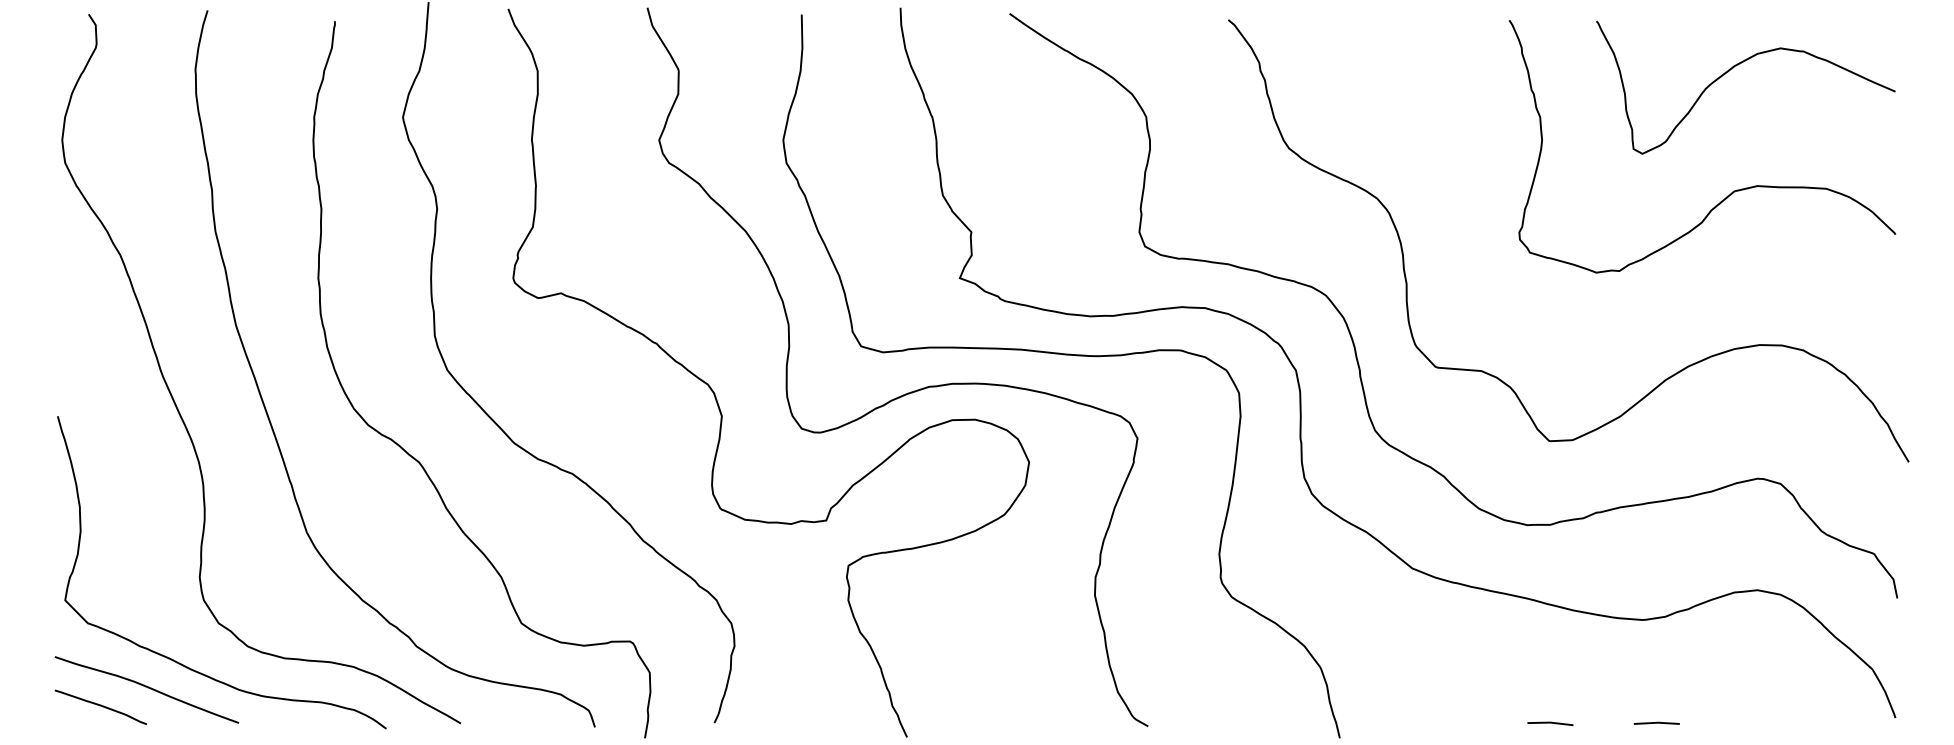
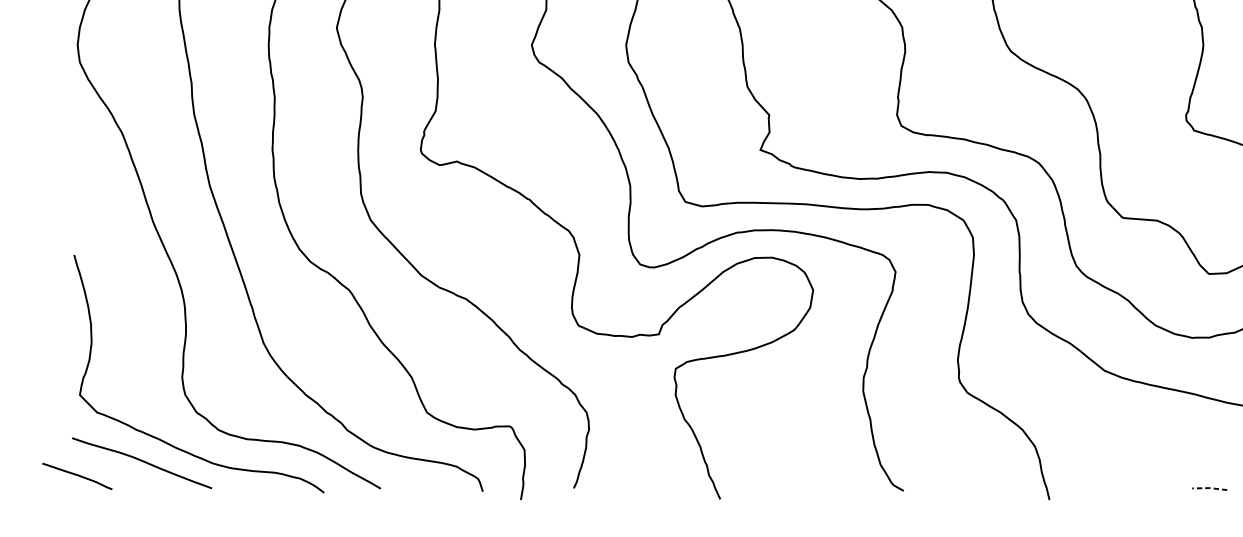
curve: (100, 706) -> (77, 475), moved
line: (1550, 722) -> (1209, 487), solid -> dashed

